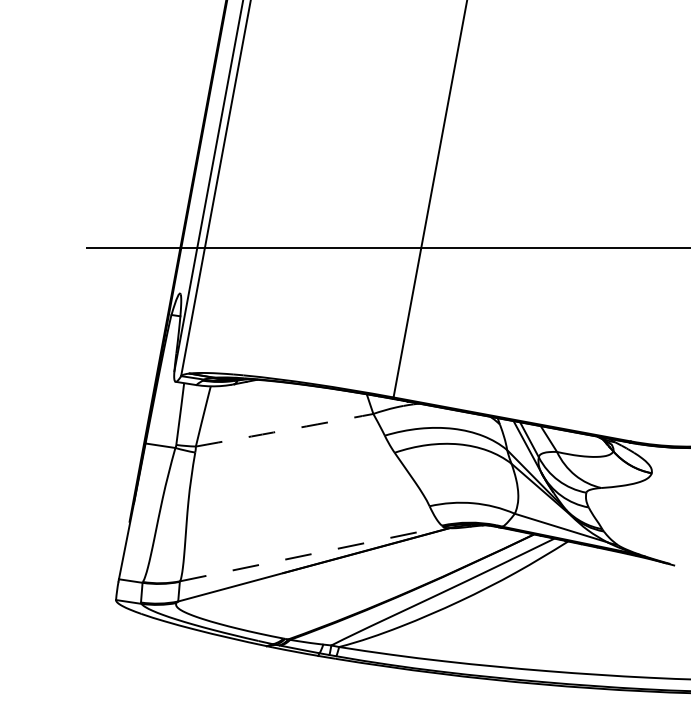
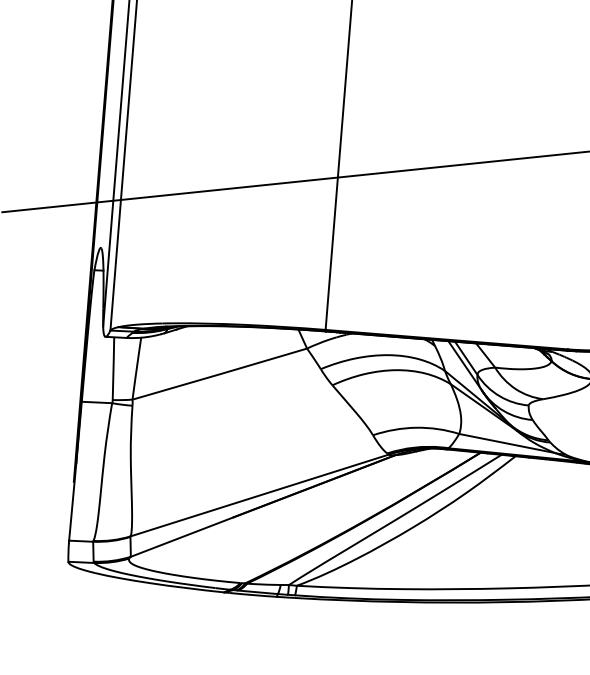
arc: (284, 430) -> (219, 374), dashed -> solid
line: (312, 554) -> (260, 495), dashed -> solid

